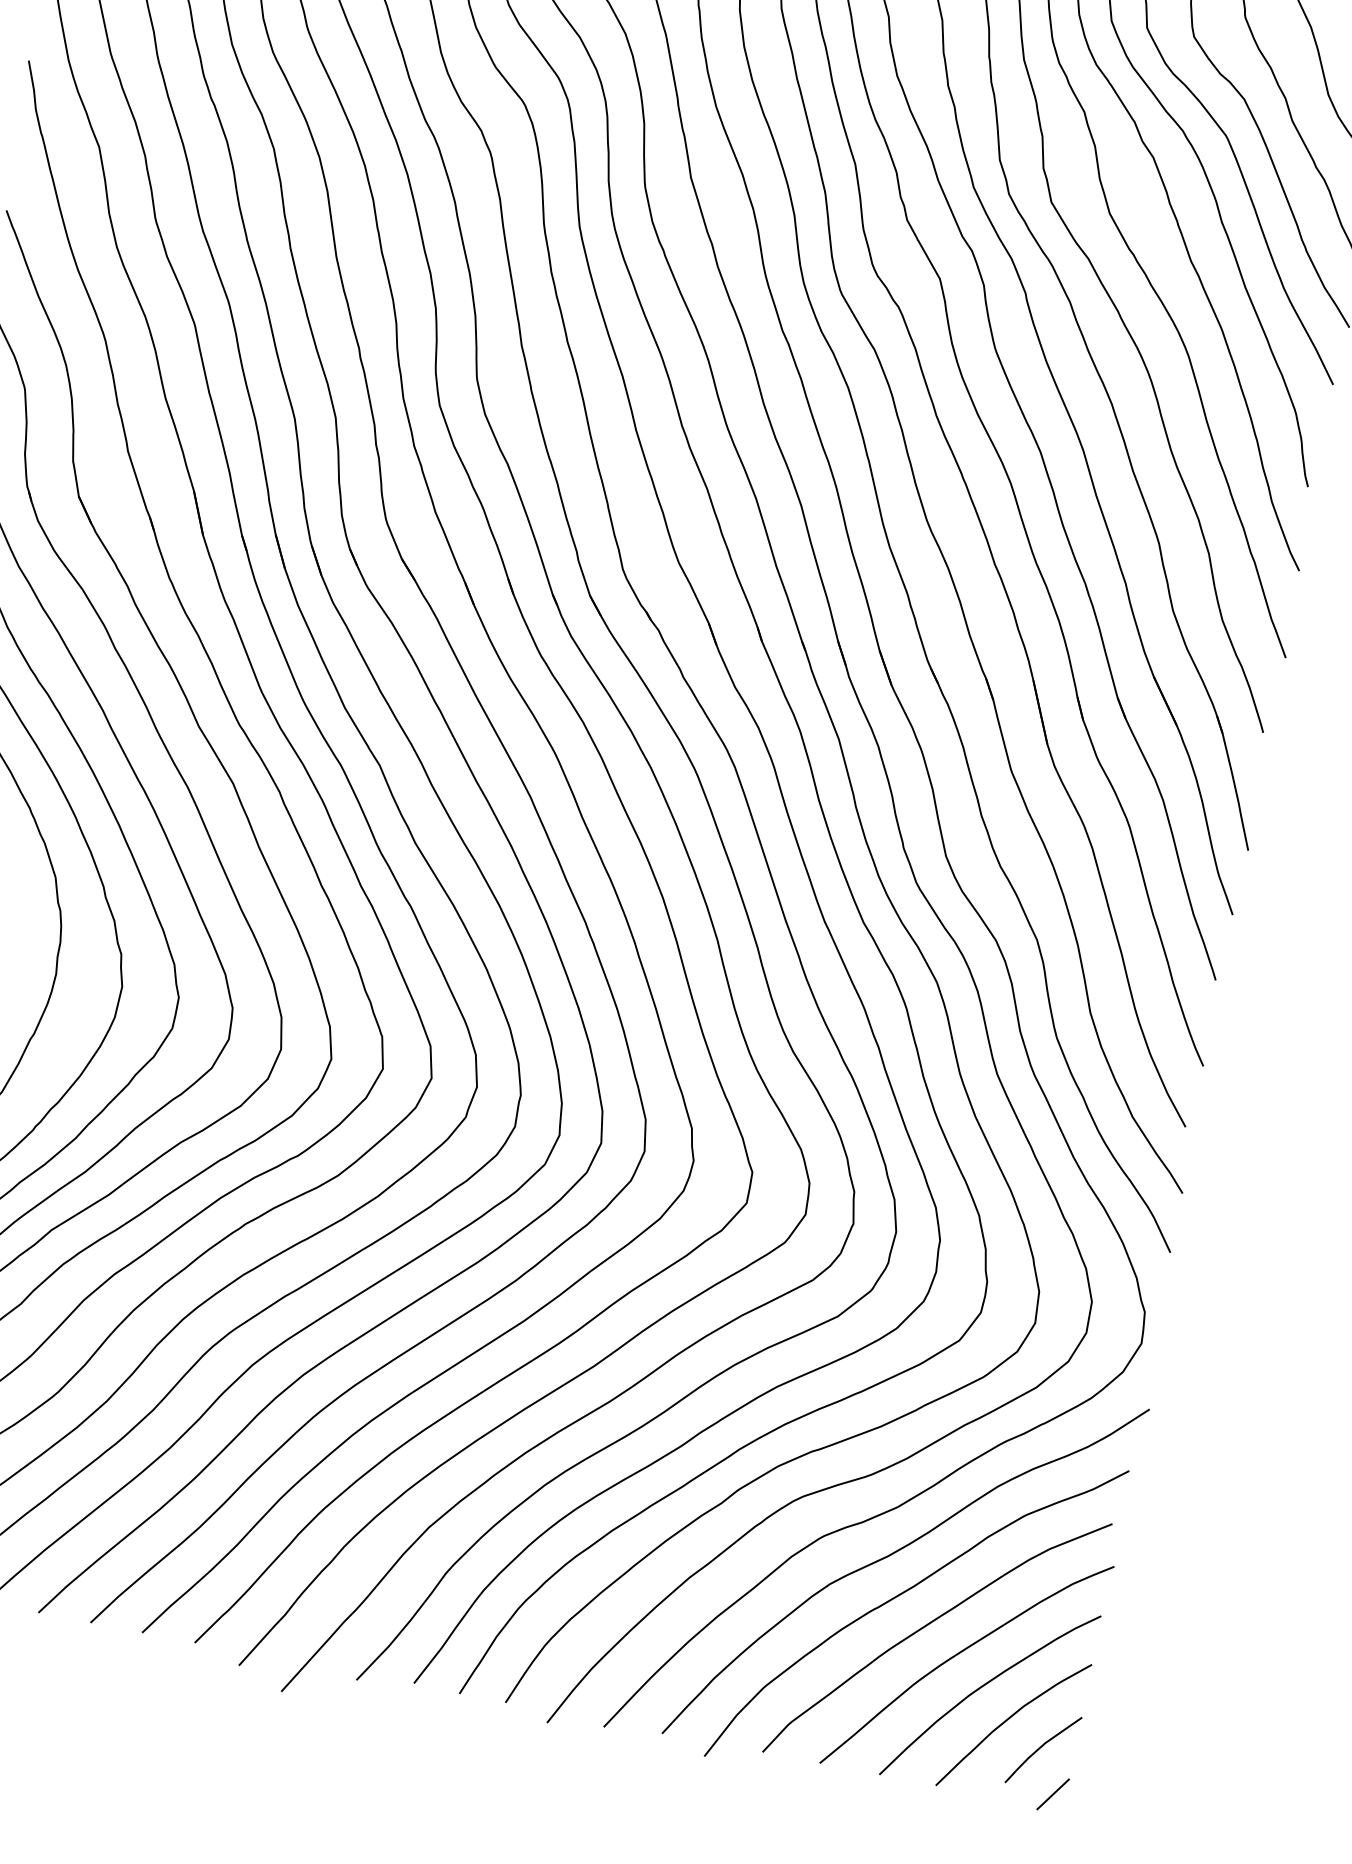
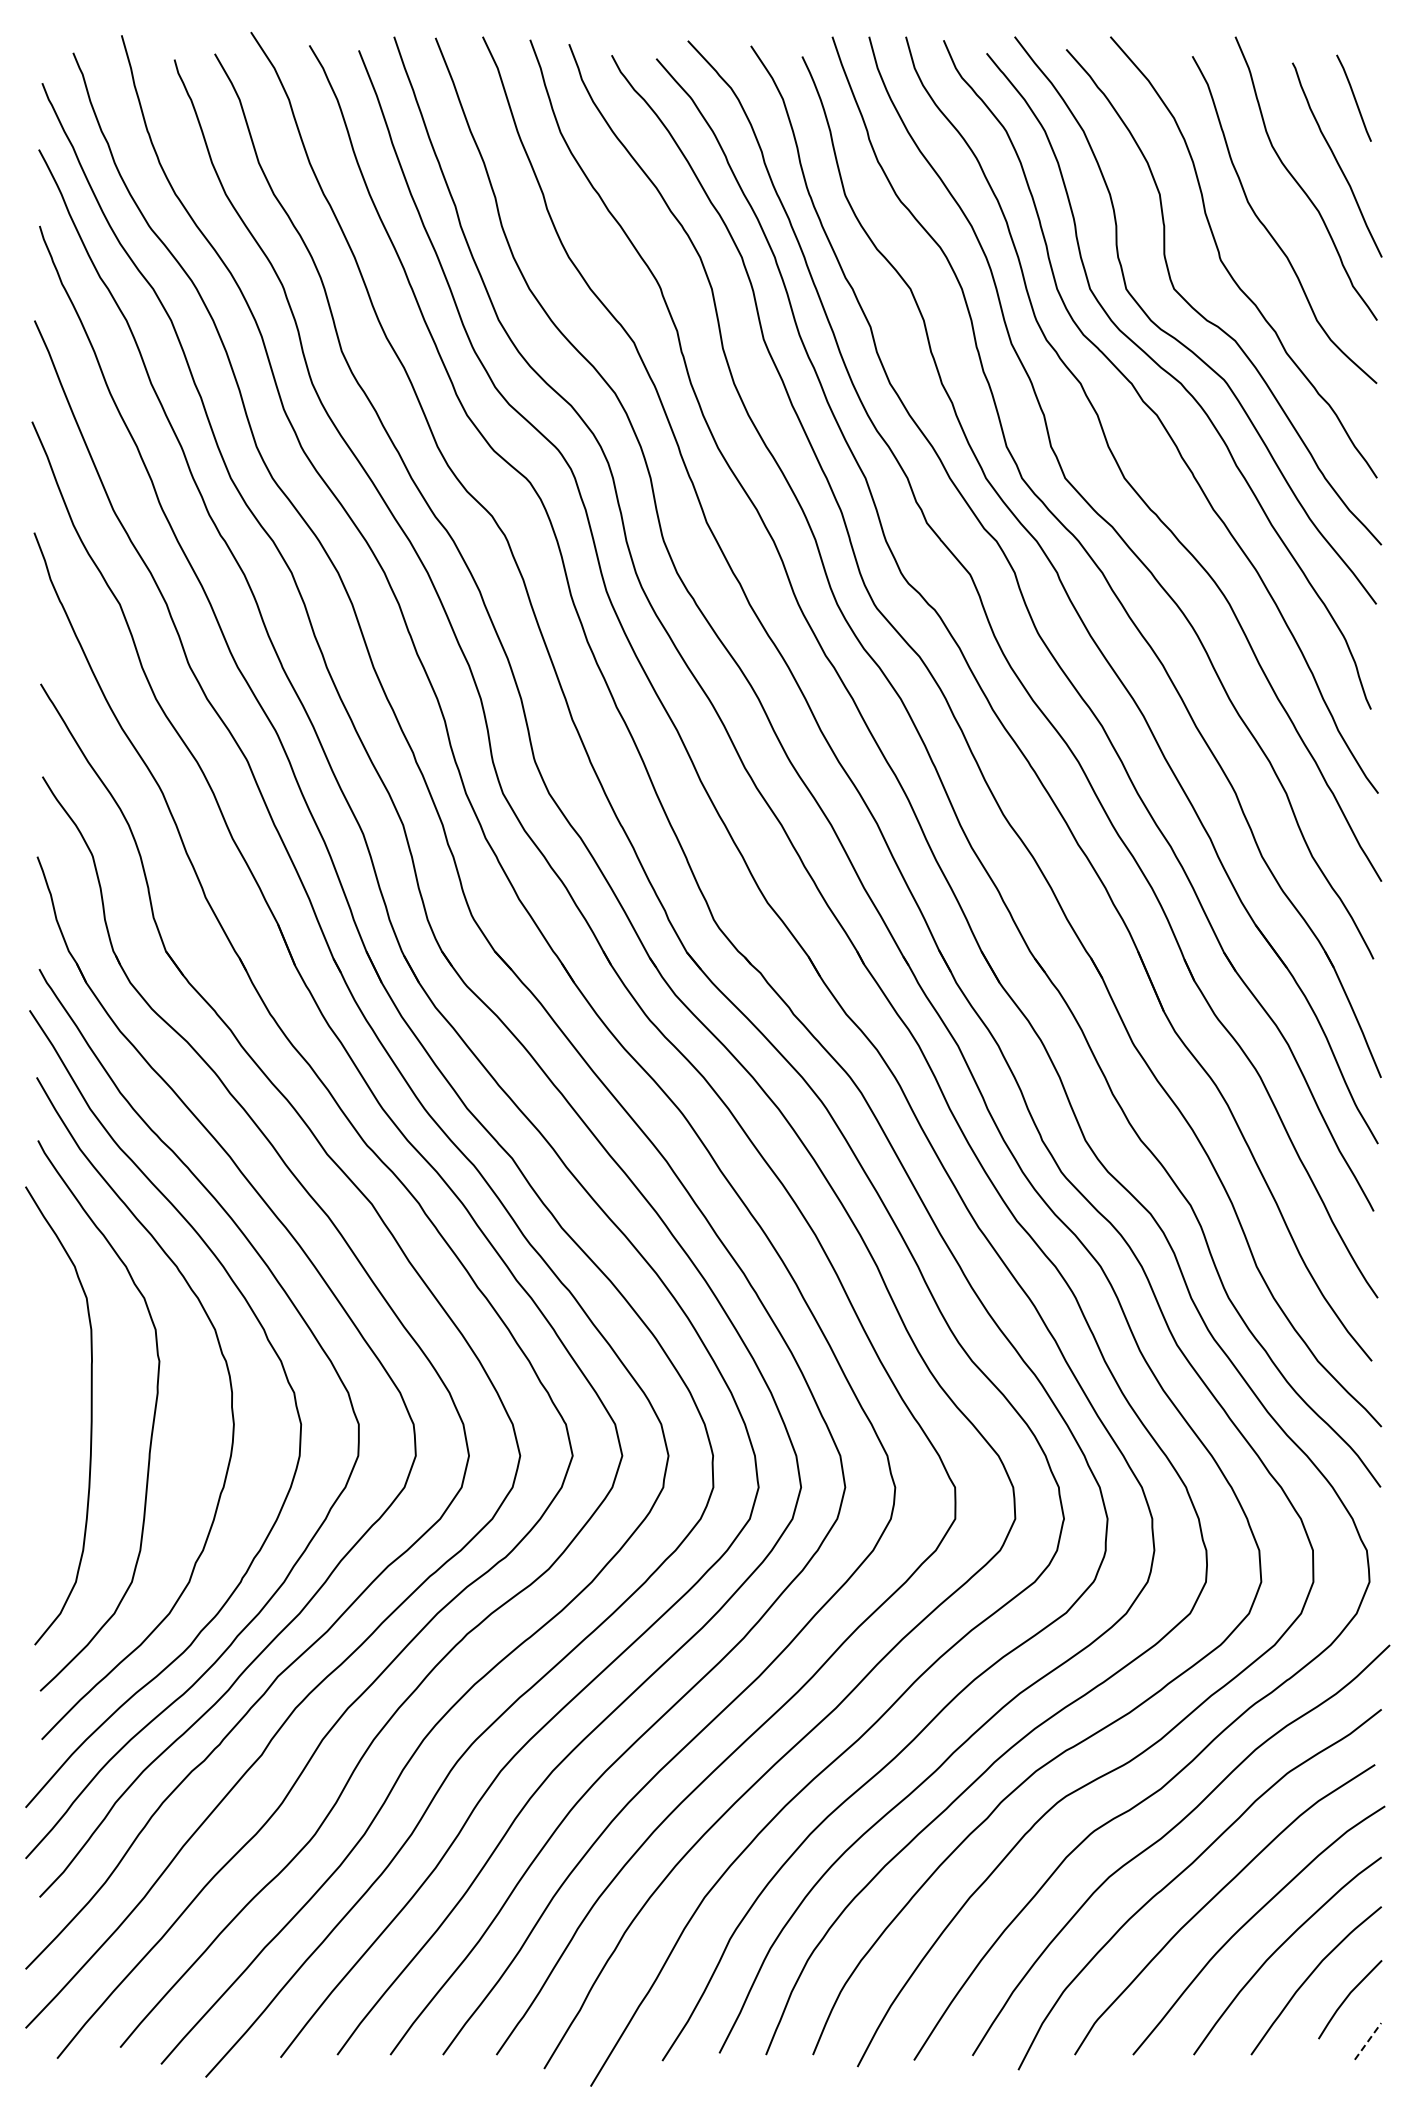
line: (1053, 1794) -> (1368, 2041), solid -> dashed

